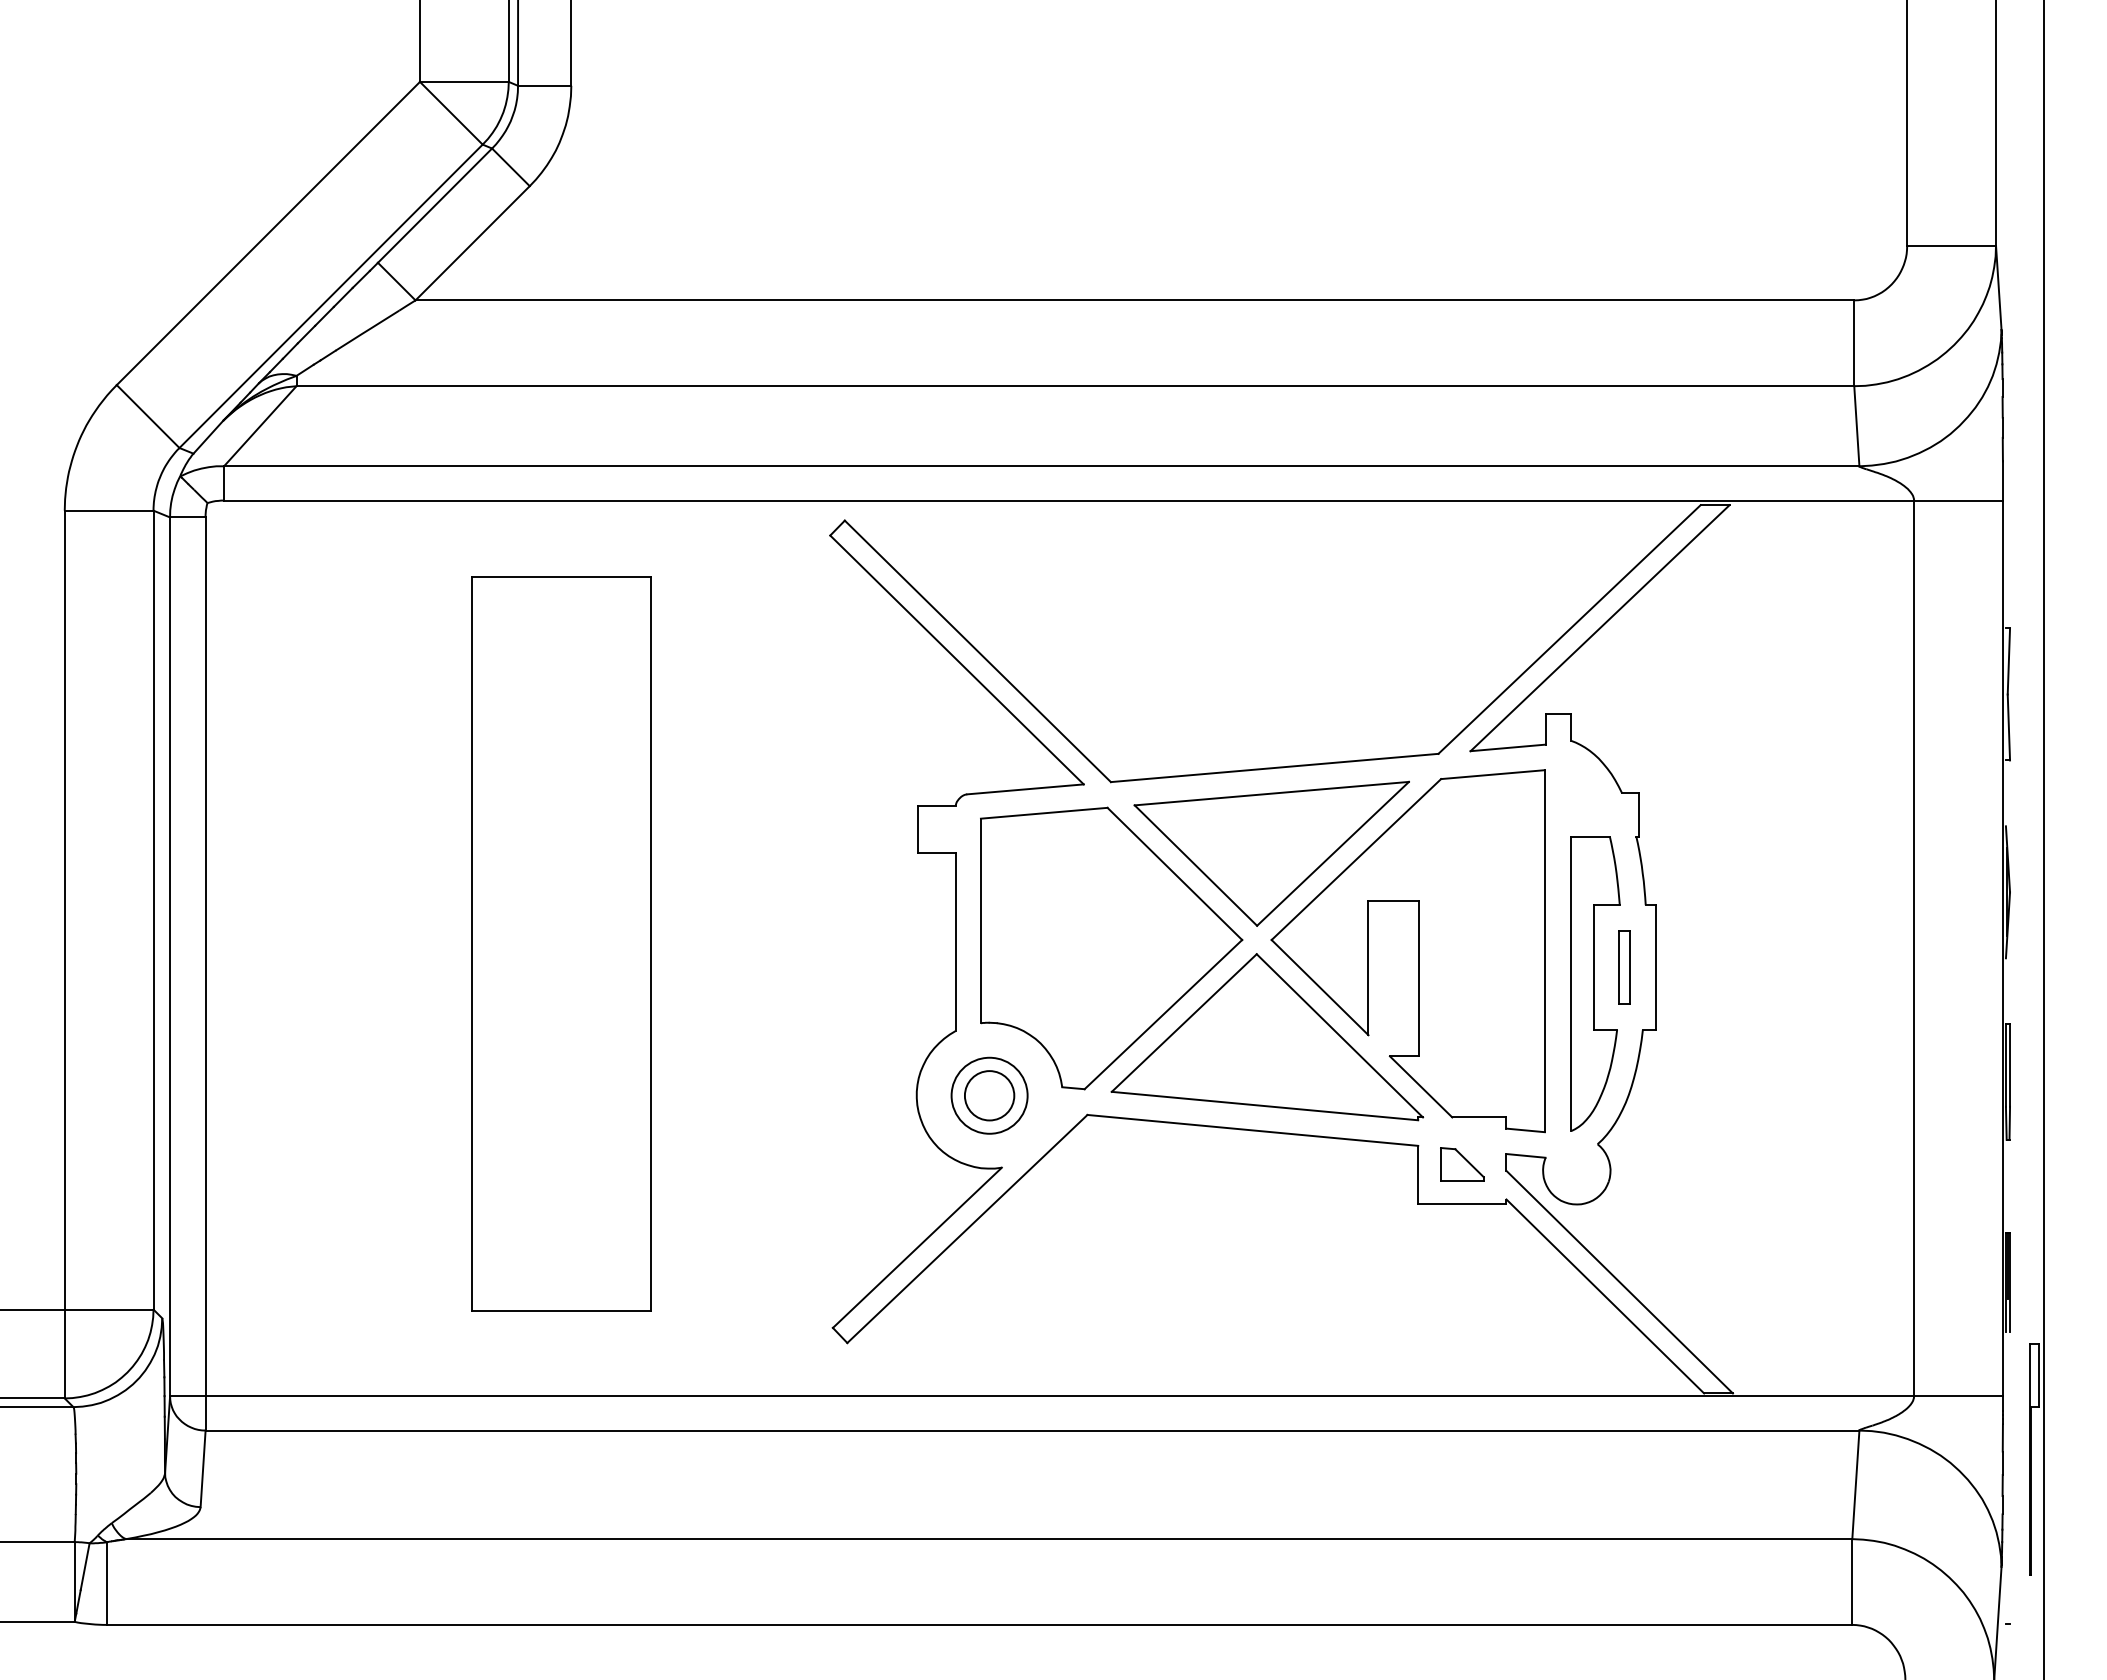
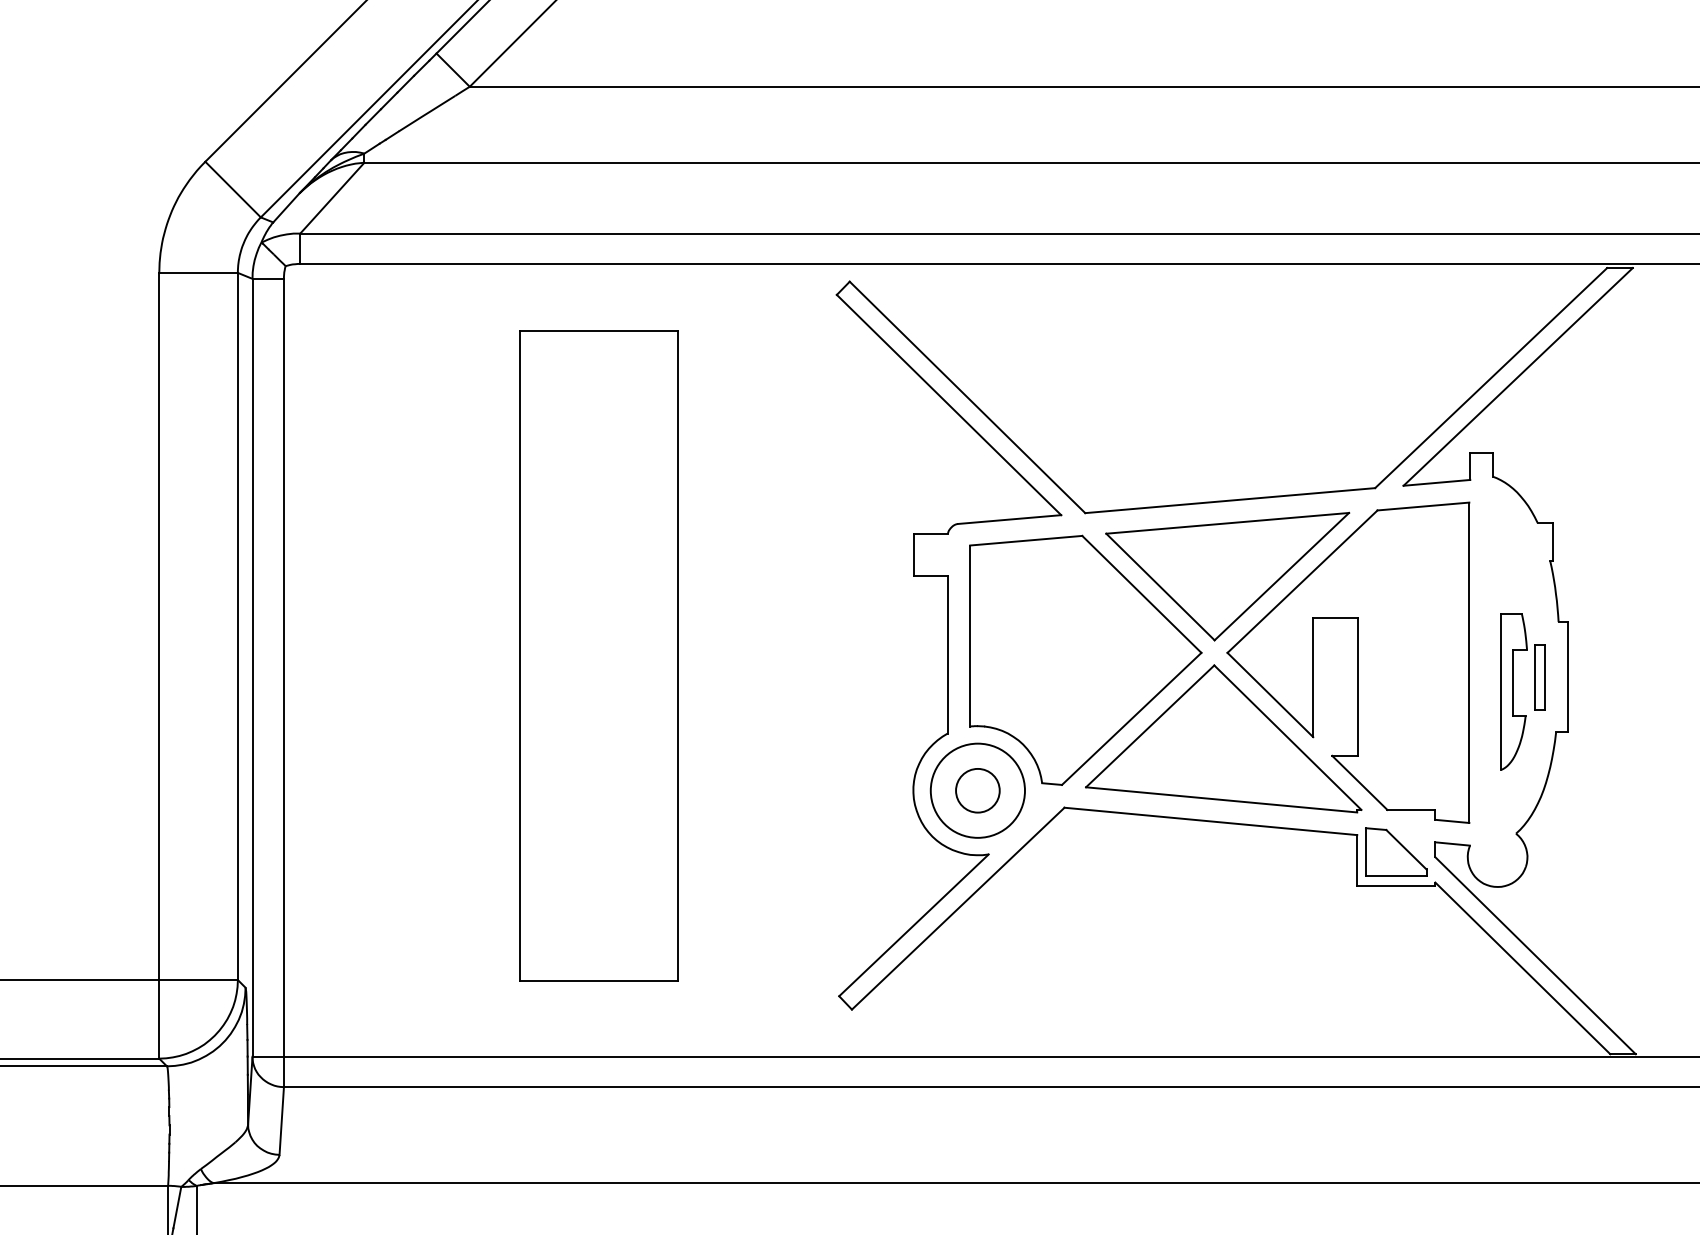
part: (1595, 983) -> (1514, 691), size x0.6
circle: (989, 1095) -> (977, 790), size x1.4
part: (1462, 1164) -> (1396, 851), size x1.6

